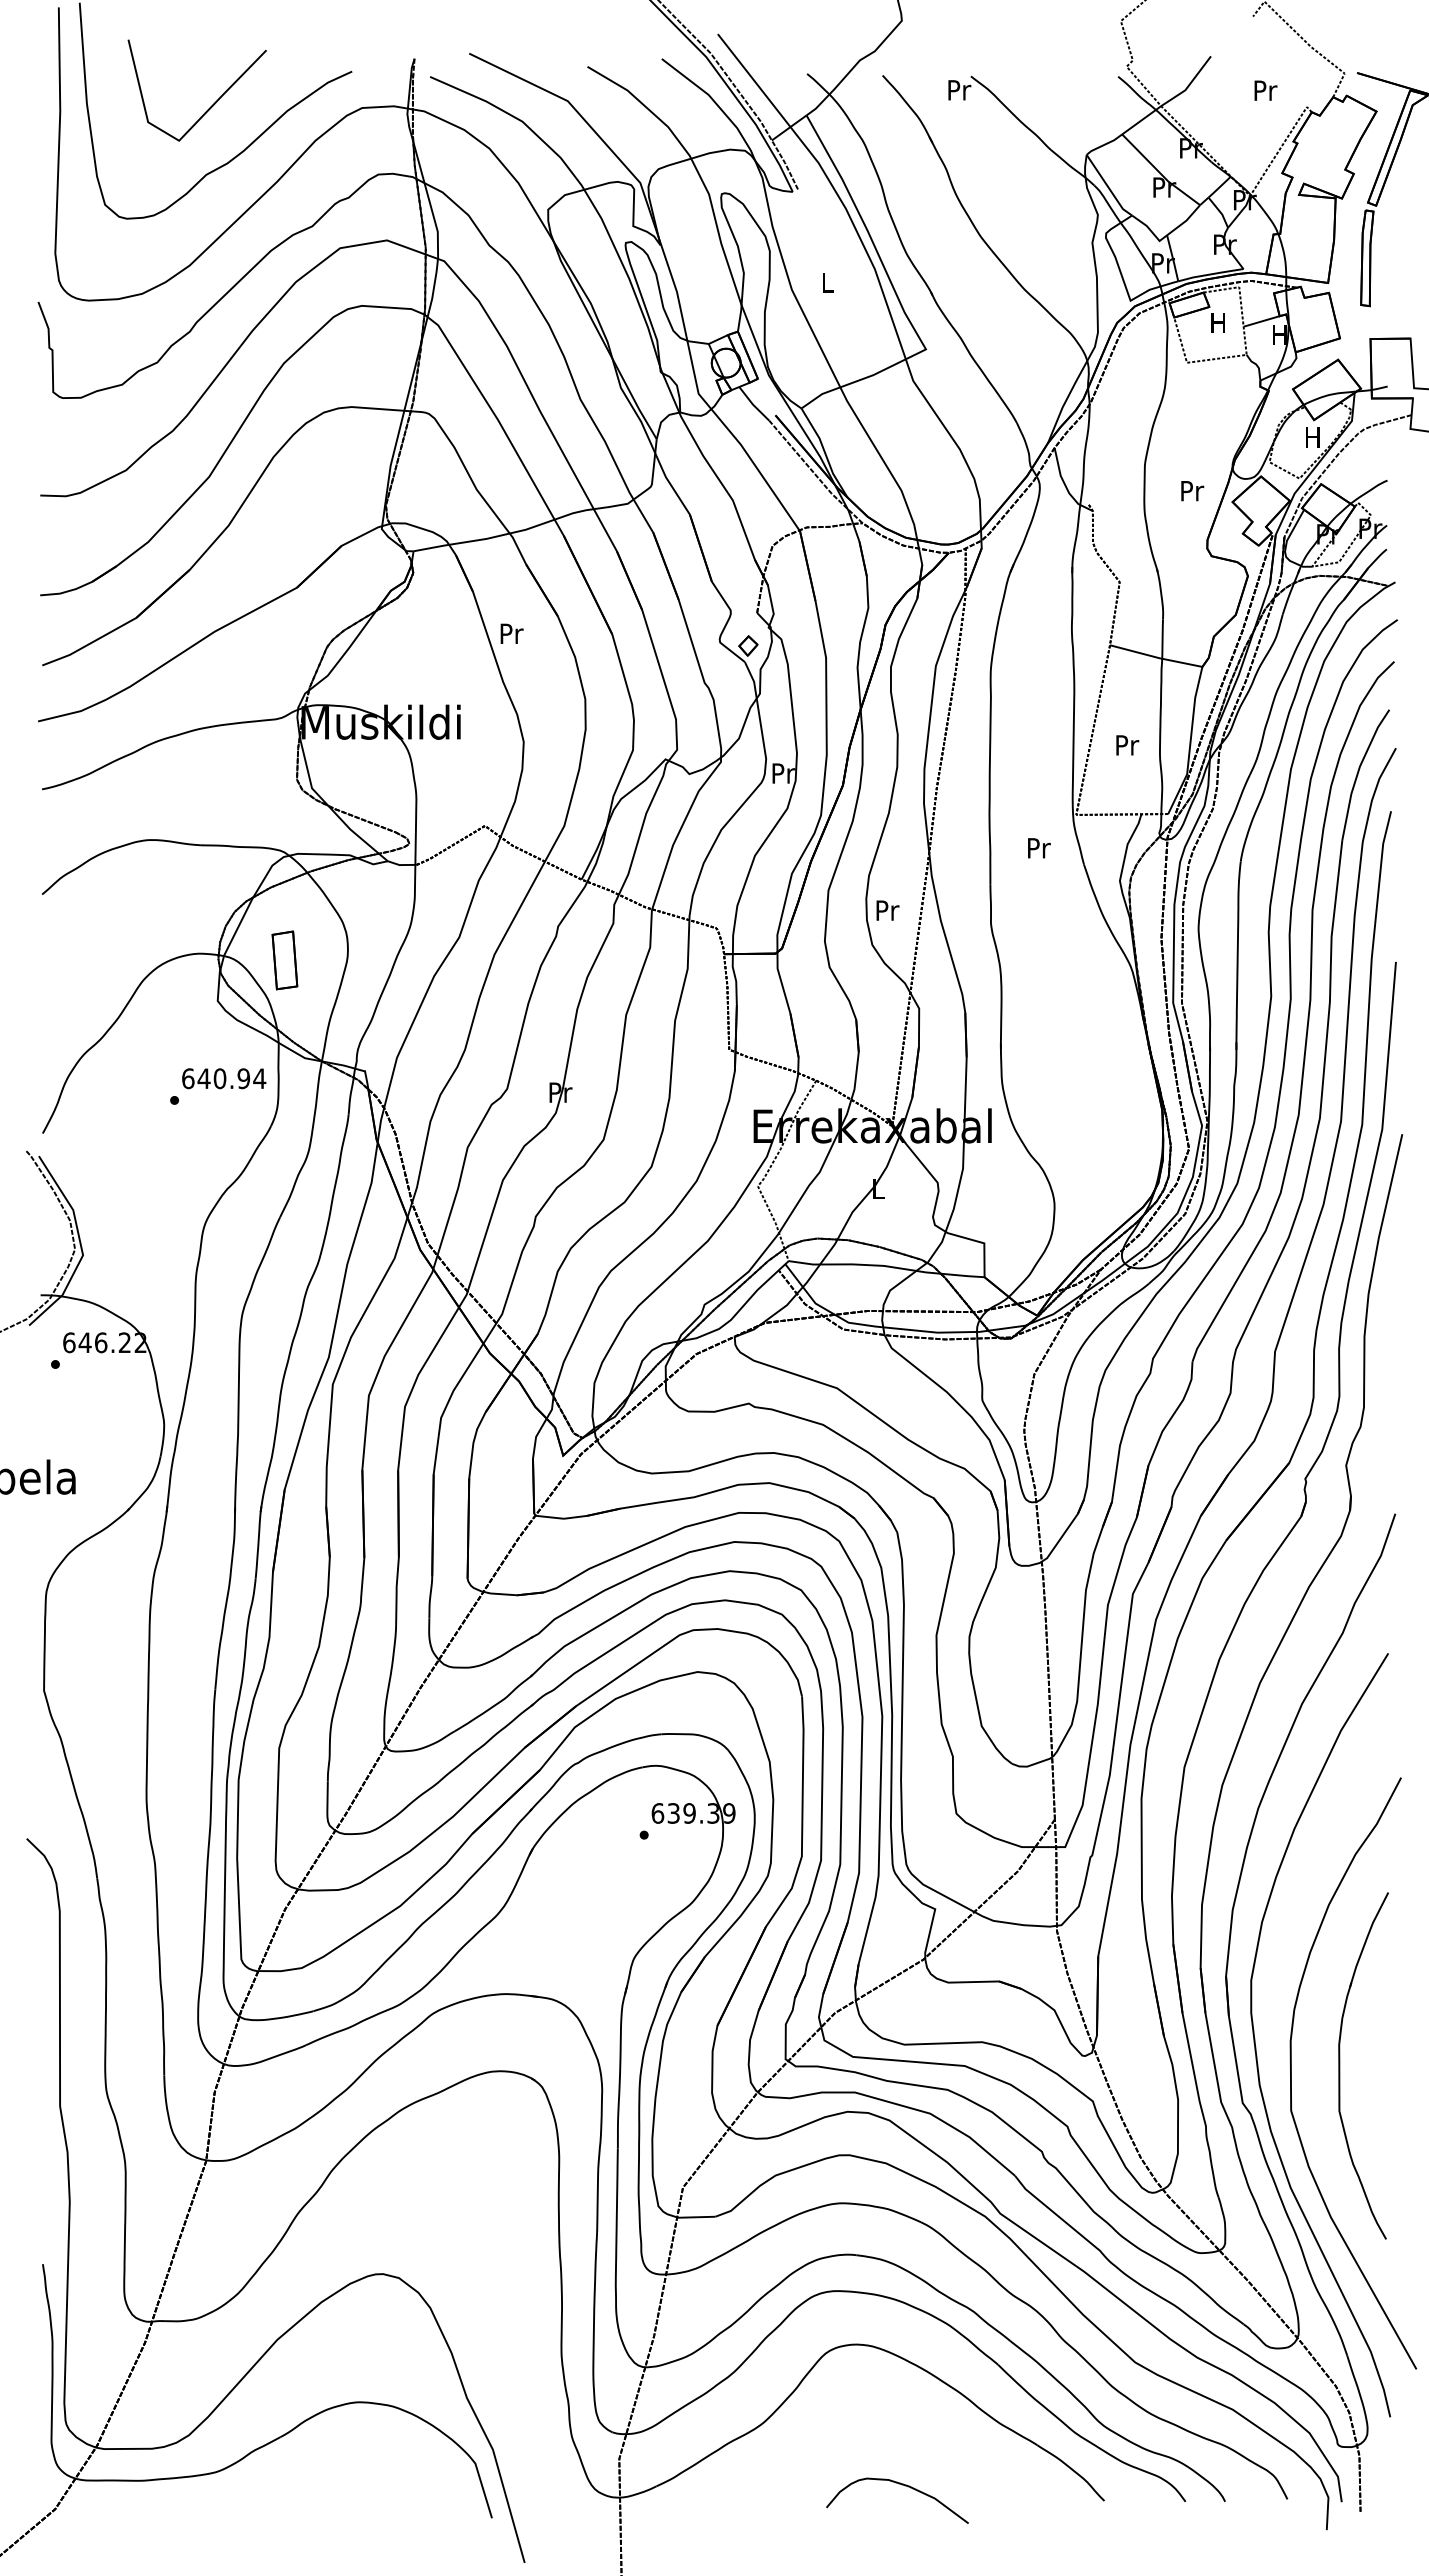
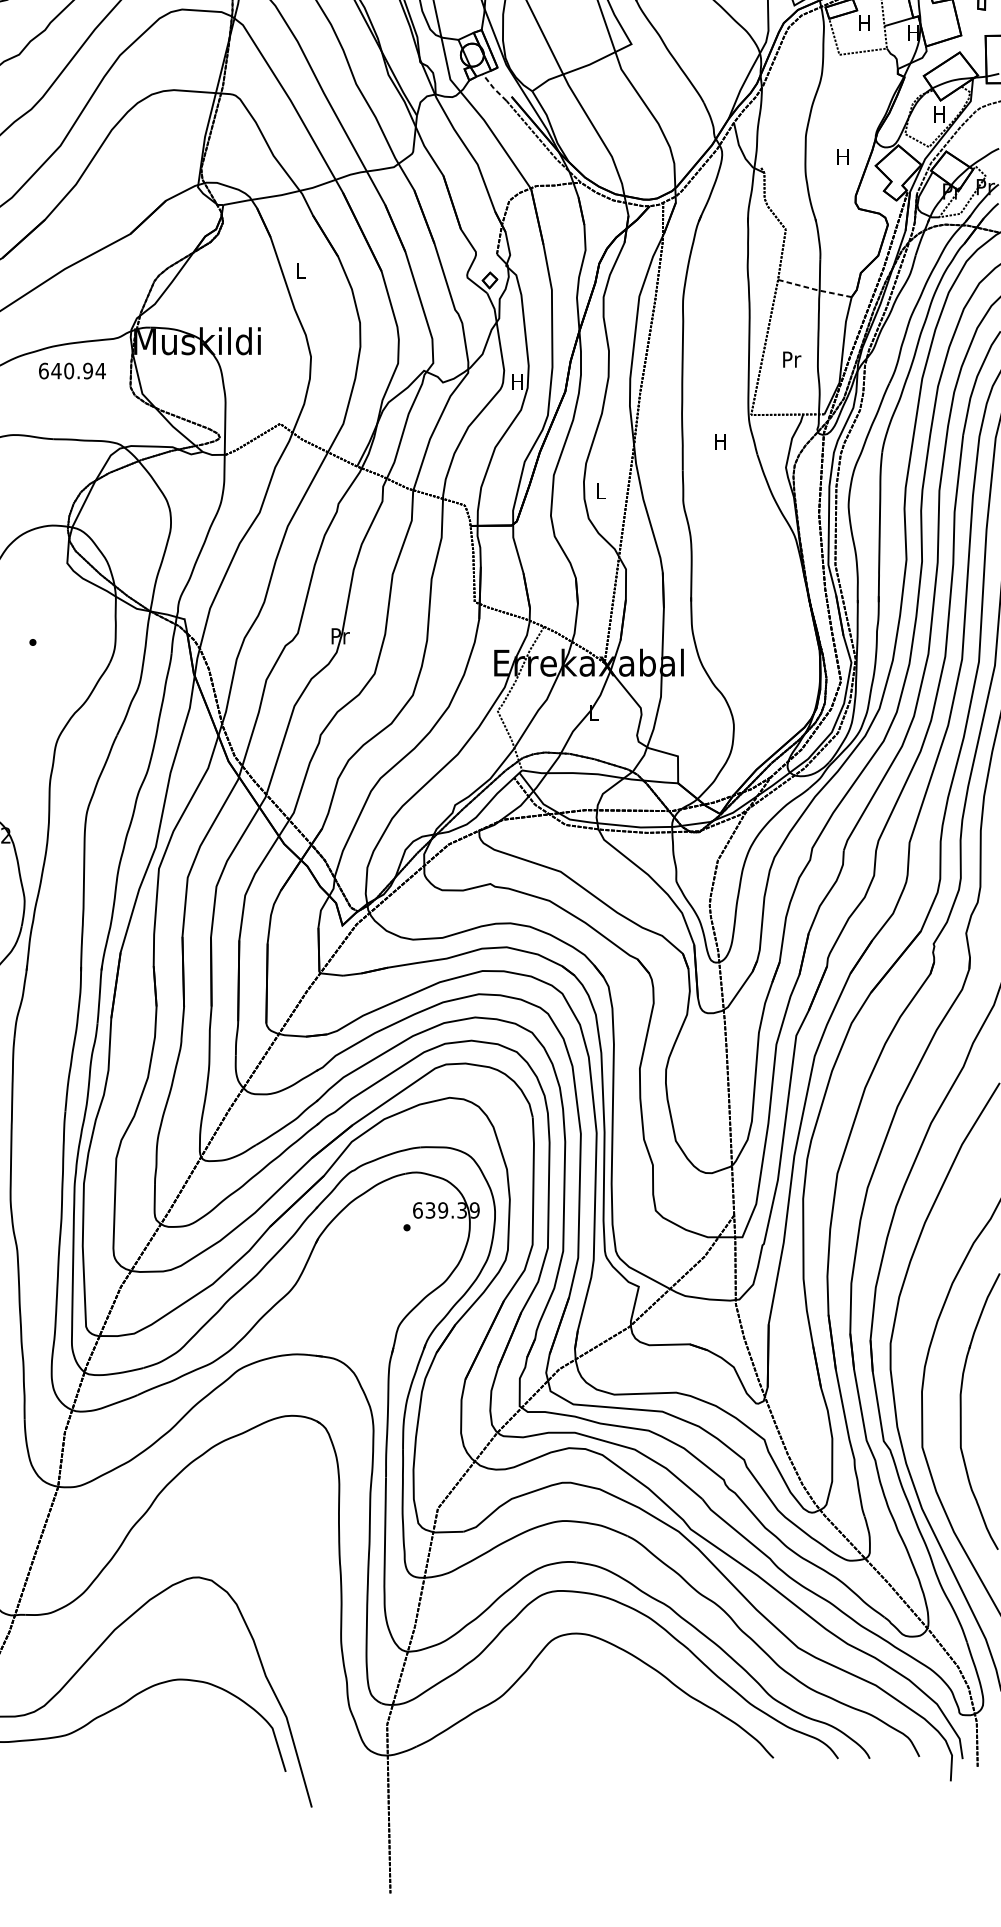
line: (752, 404) -> (493, 88), solid -> dashed
text: (1192, 491) -> (843, 157), Pr -> H
text: (511, 633) -> (301, 270), Pr -> L
line: (1156, 657) -> (815, 289), solid -> dashed
text: (783, 773) -> (517, 382), Pr -> H
text: (1039, 848) -> (721, 441), Pr -> H
text: (887, 910) -> (600, 491), Pr -> L
part: (284, 960) -> (120, 531), removed
text: (224, 1078) -> (72, 370), moved
curve: (902, 2485) -> (612, 1745), removed

